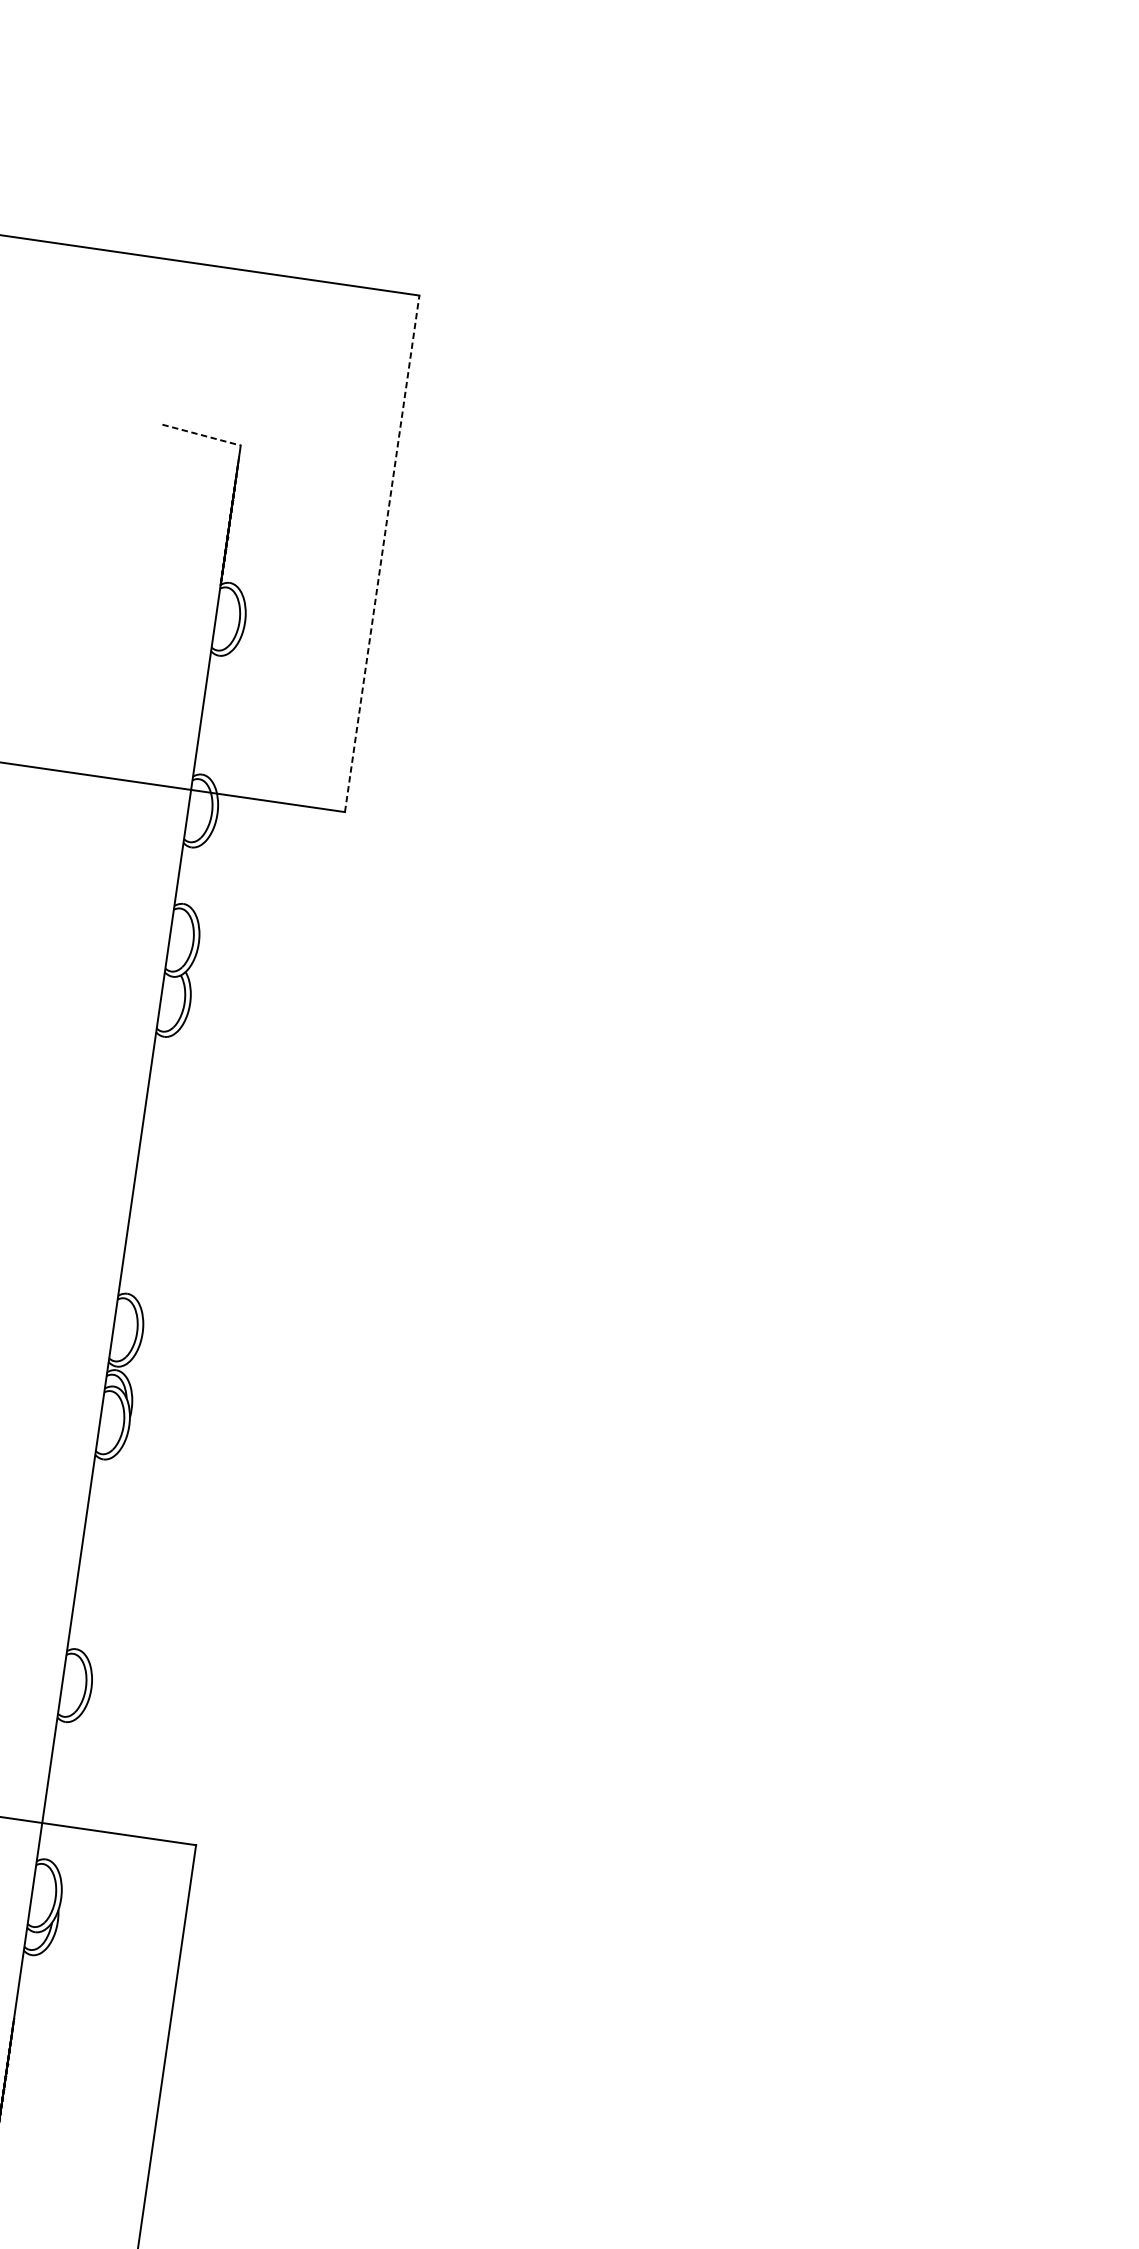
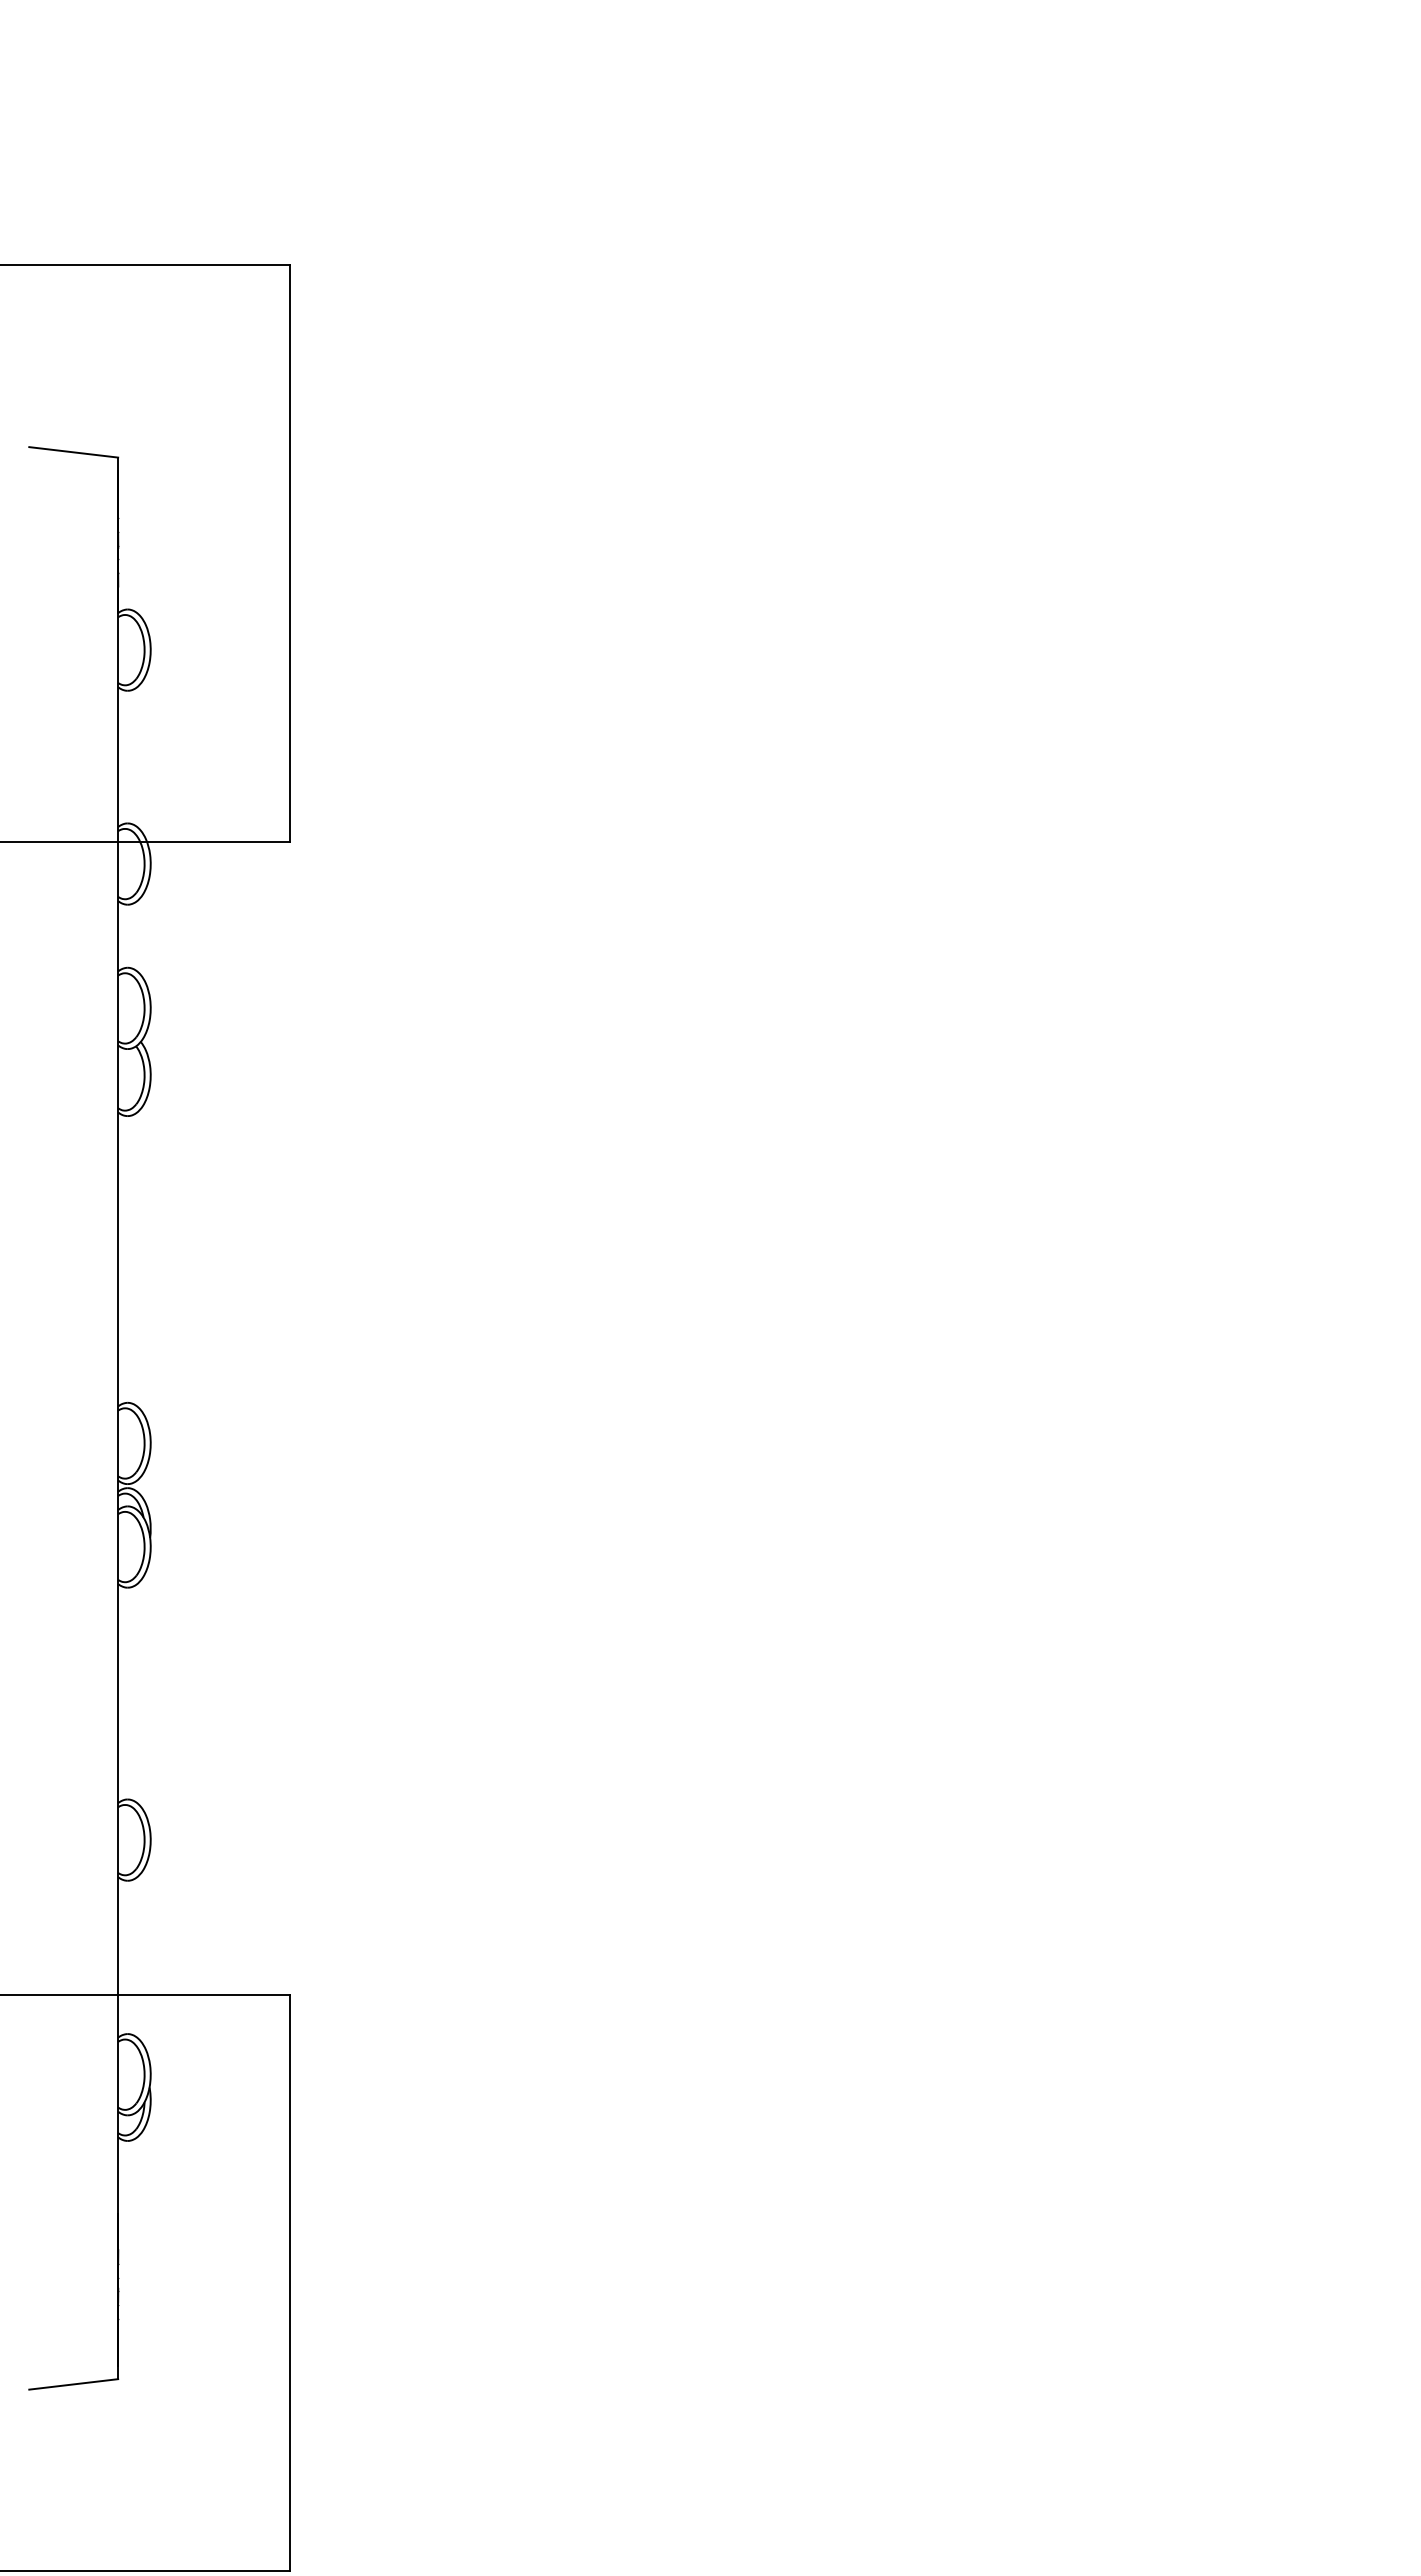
line: (201, 435) -> (73, 452), dashed -> solid
line: (381, 553) -> (289, 553), dashed -> solid

